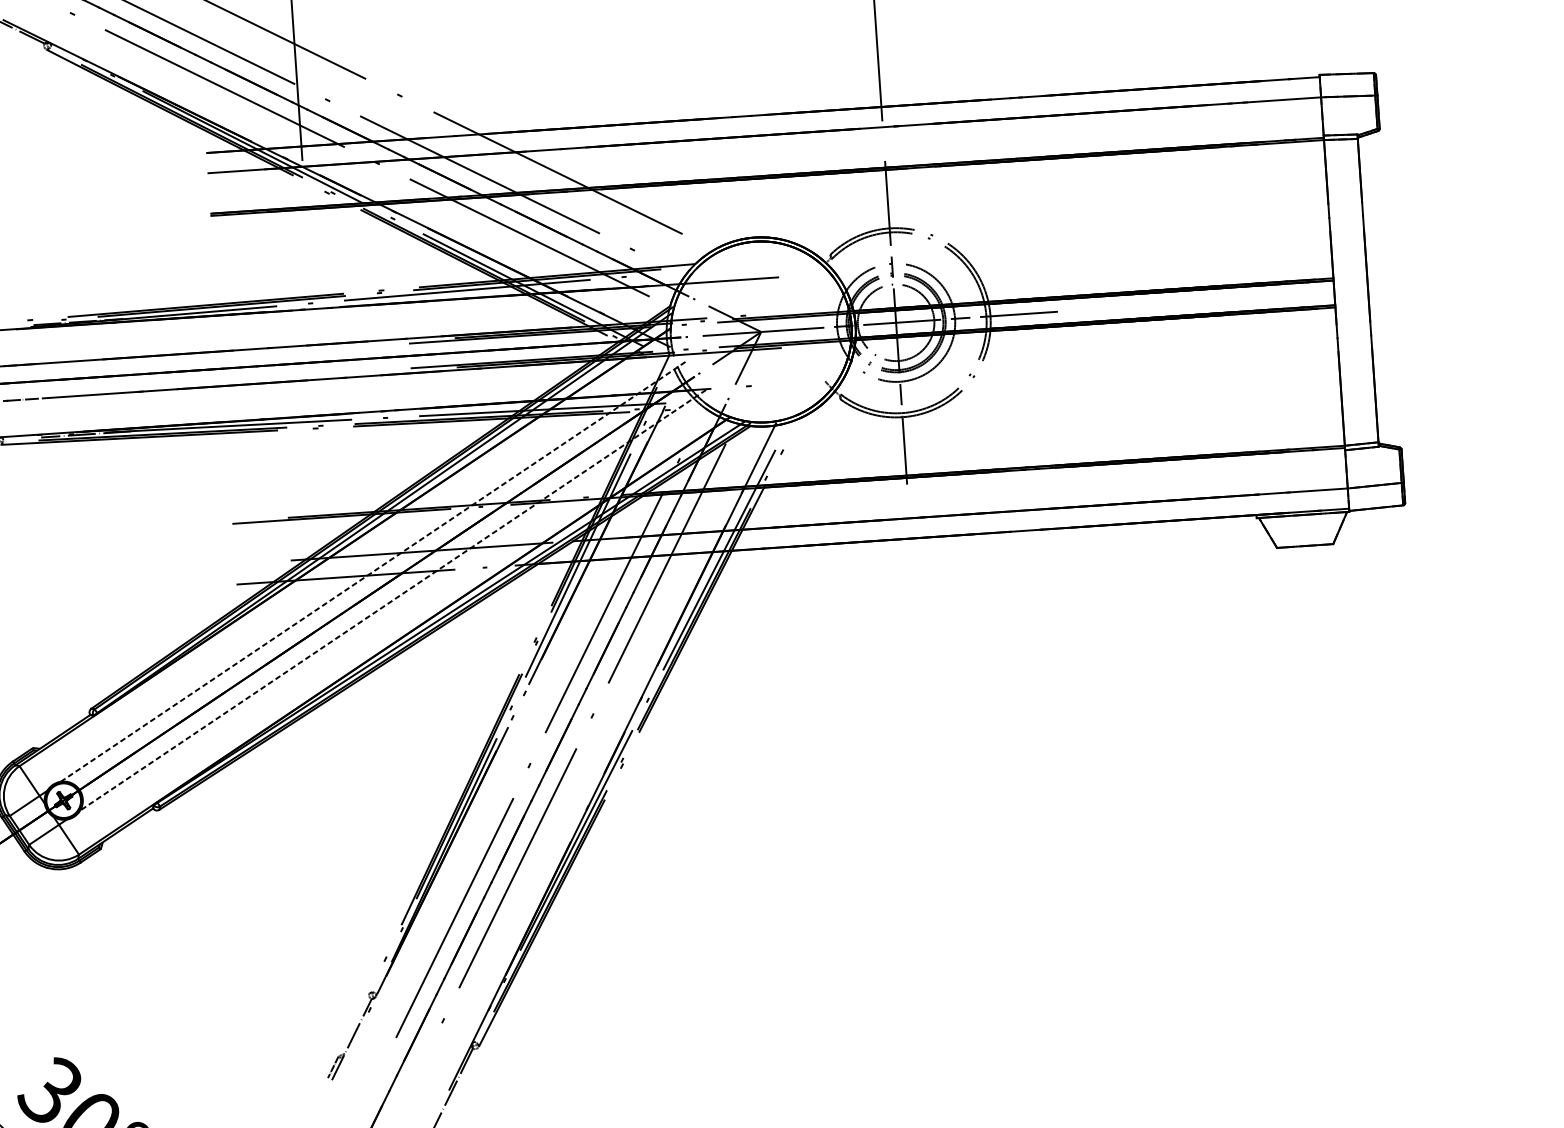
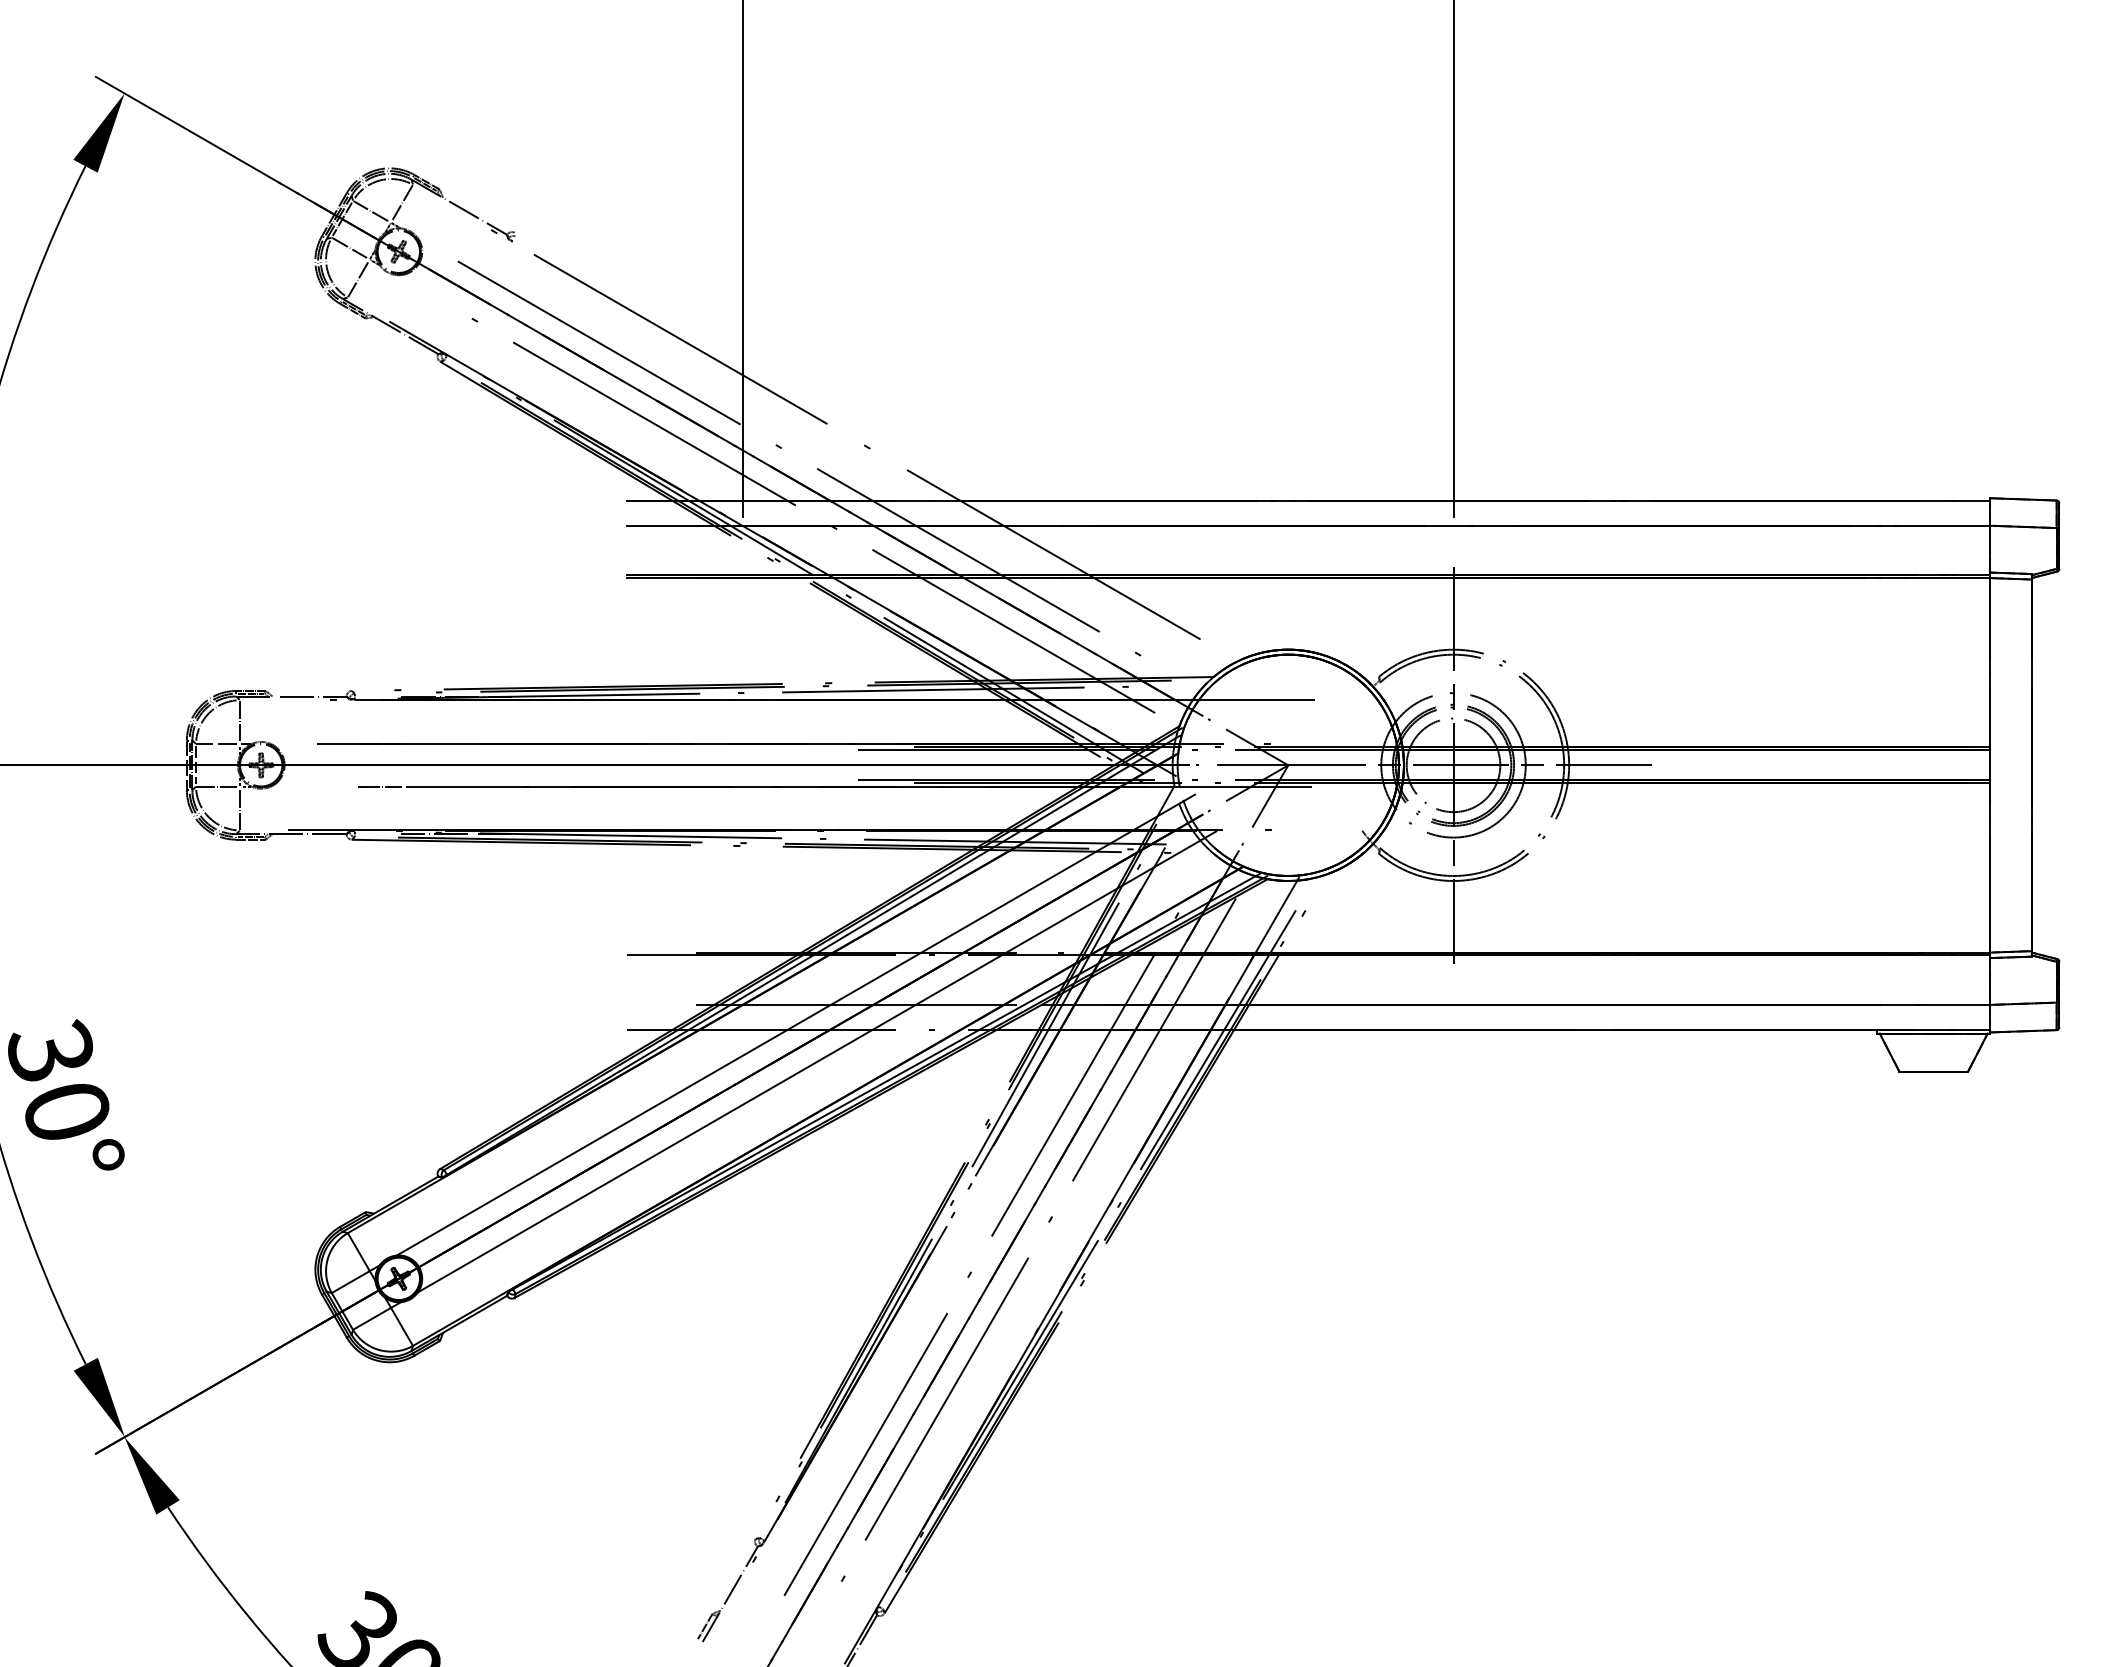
line: (373, 571) -> (795, 1025), dashed -> solid
line: (393, 599) -> (817, 1061), dashed -> solid

